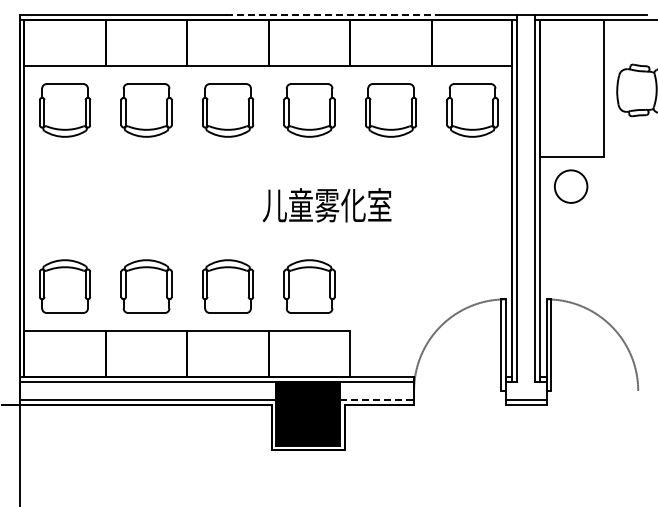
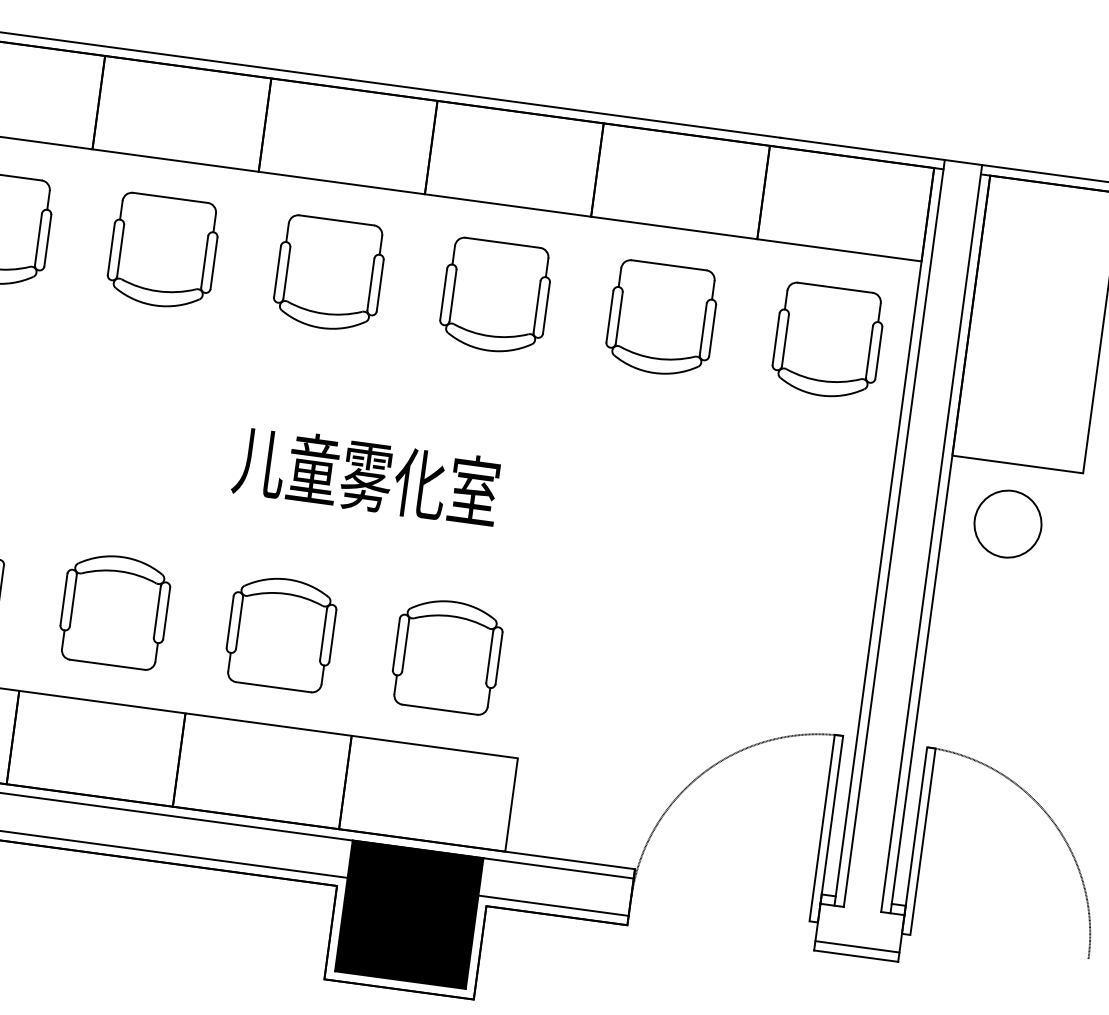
line: (331, 15) -> (566, 109), dashed -> solid
text: (326, 205) -> (365, 476), moved
line: (377, 400) -> (554, 906), dashed -> solid

